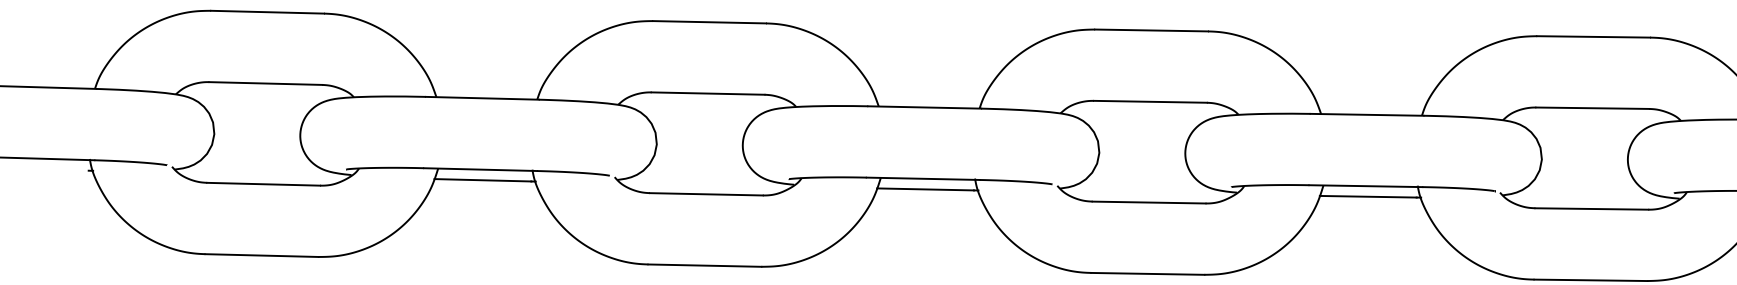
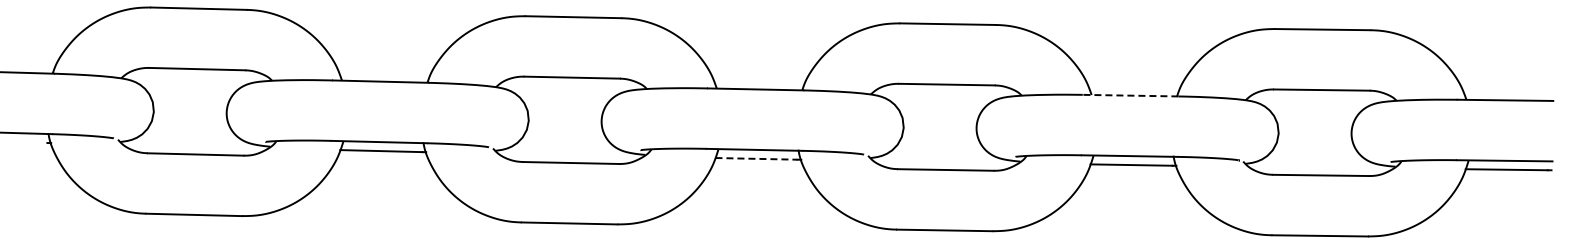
line: (1366, 114) -> (1130, 95), solid -> dashed
line: (925, 188) -> (756, 158), solid -> dashed

